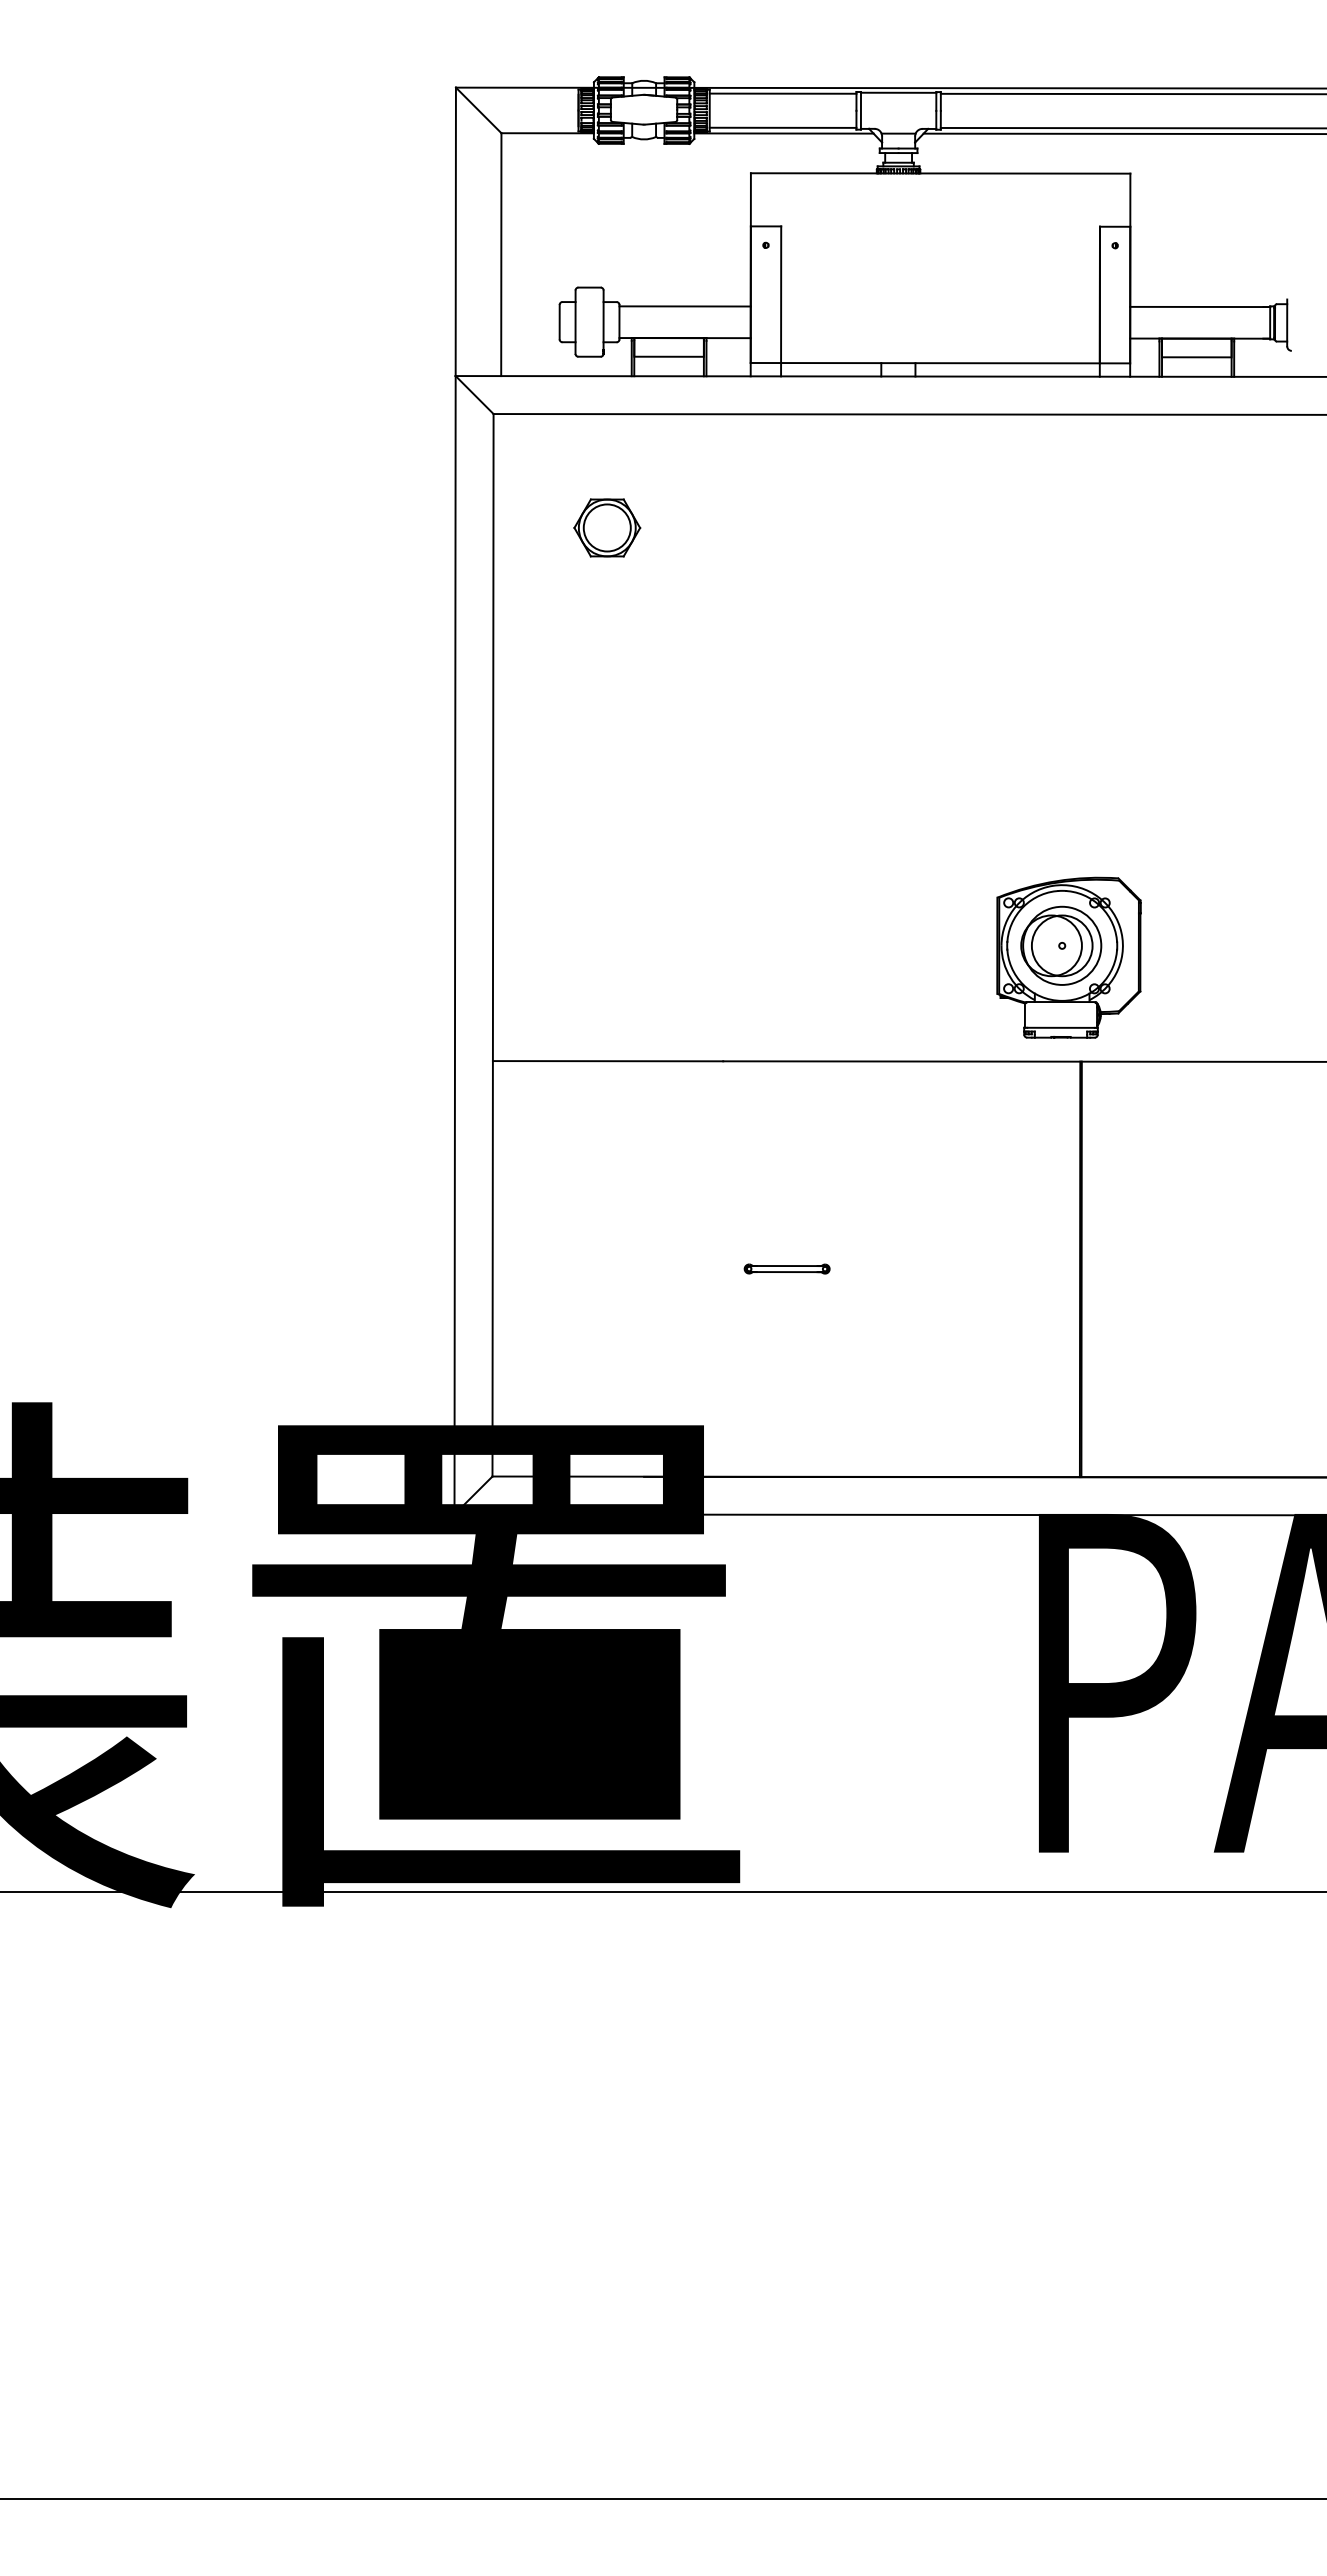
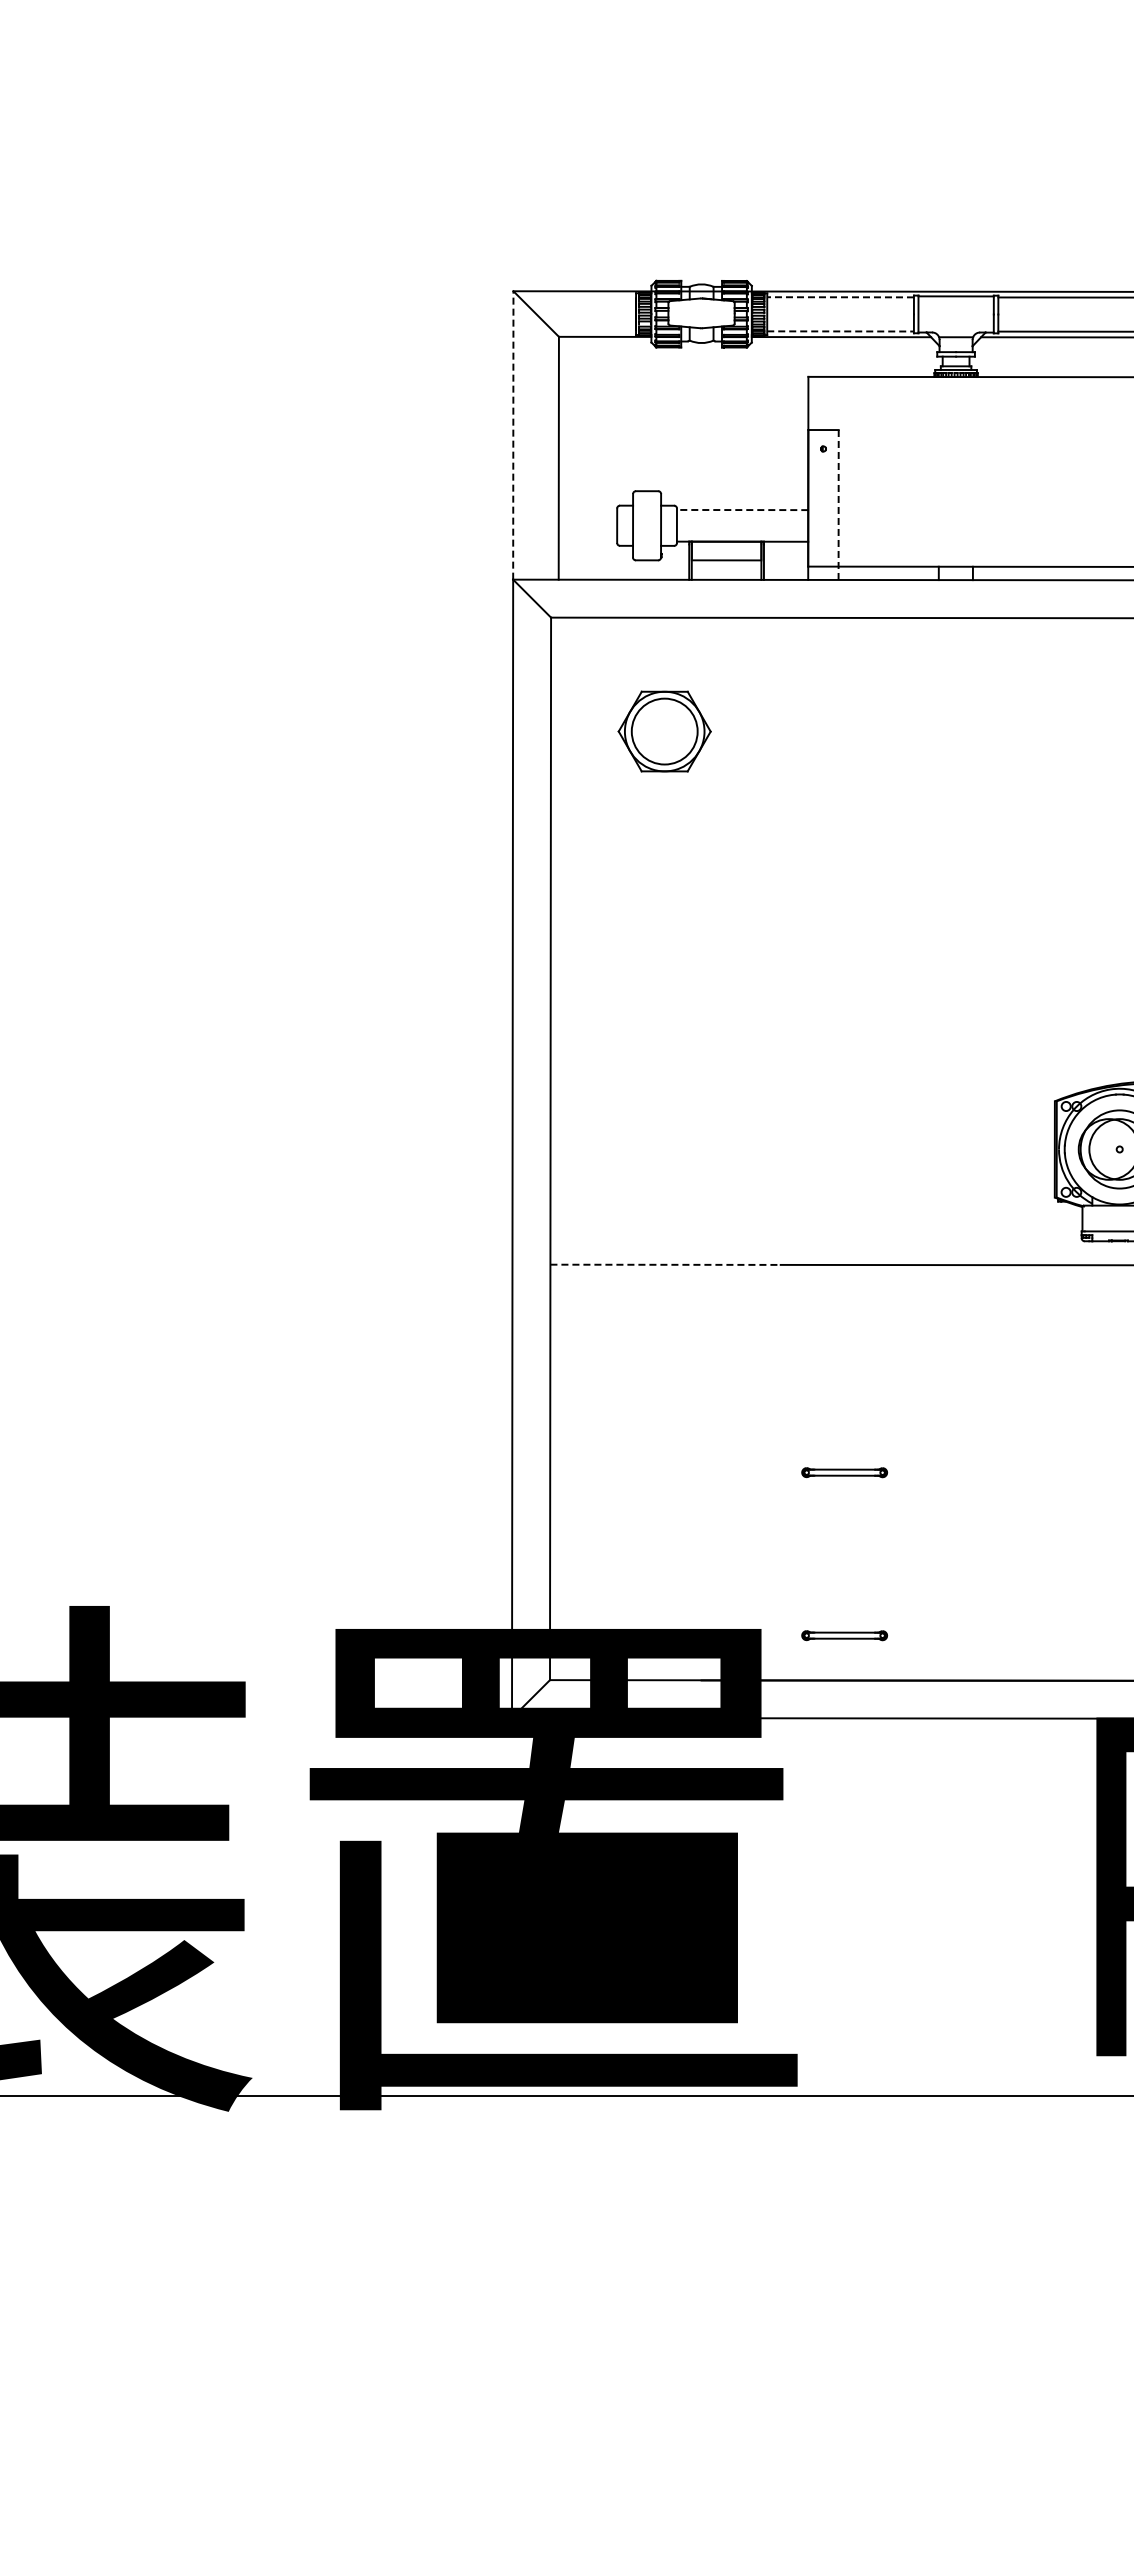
line: (782, 93) -> (840, 297), solid -> dashed
line: (783, 127) -> (841, 331), solid -> dashed
line: (455, 231) -> (513, 435), solid -> dashed
line: (781, 301) -> (839, 505), solid -> dashed
line: (685, 306) -> (743, 510), solid -> dashed
part: (607, 527) -> (665, 731), size x1.4
line: (608, 1061) -> (666, 1265), solid -> dashed
part: (786, 1431) -> (844, 1635), added

